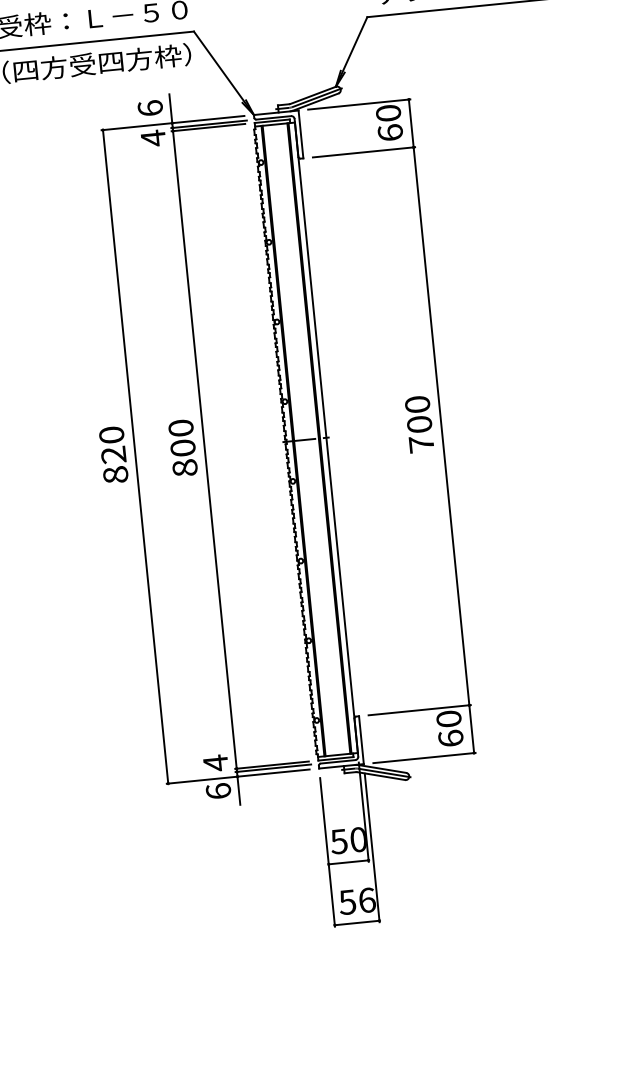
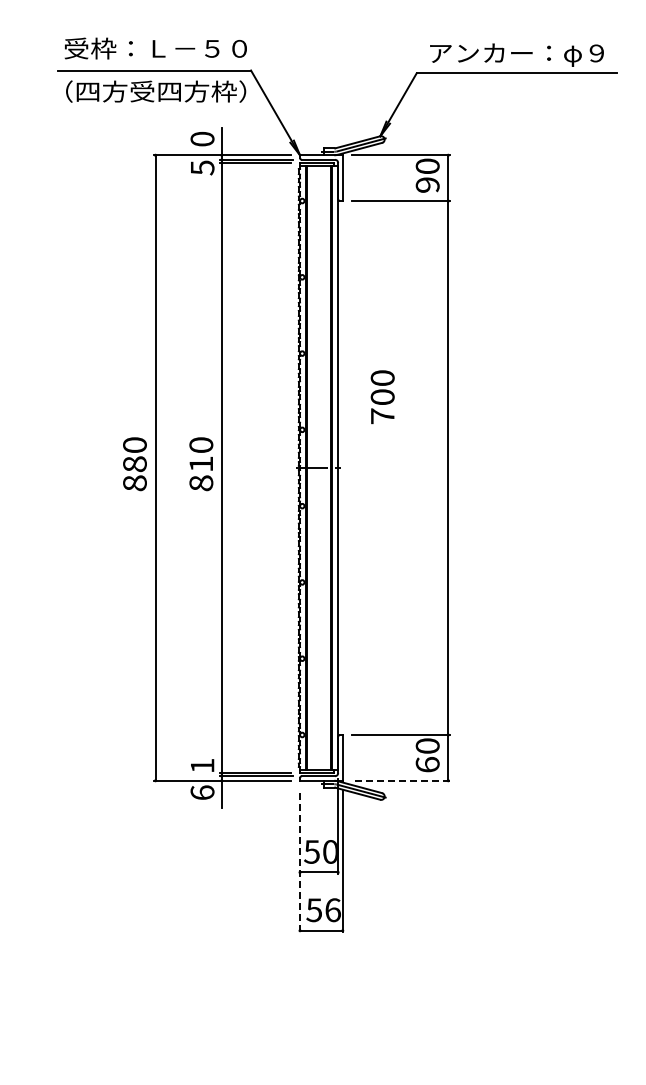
text: (150, 107) -> (202, 138), 6 -> 0
text: (390, 132) -> (427, 184), 60 -> 90
text: (153, 137) -> (202, 167), 4 -> 5
text: (419, 424) -> (382, 397), moved
text: (183, 447) -> (201, 463), 800 -> 810
text: (113, 455) -> (134, 464), 820 -> 880
line: (424, 757) -> (400, 780), solid -> dashed
text: (215, 762) -> (202, 765), 4 -> 1
line: (328, 851) -> (300, 860), solid -> dashed

